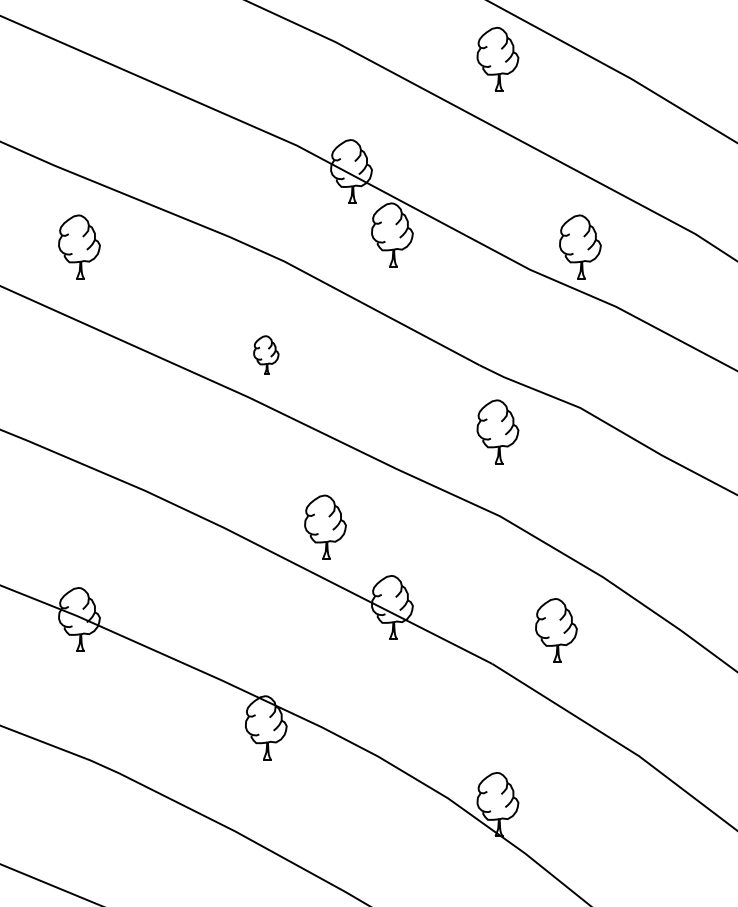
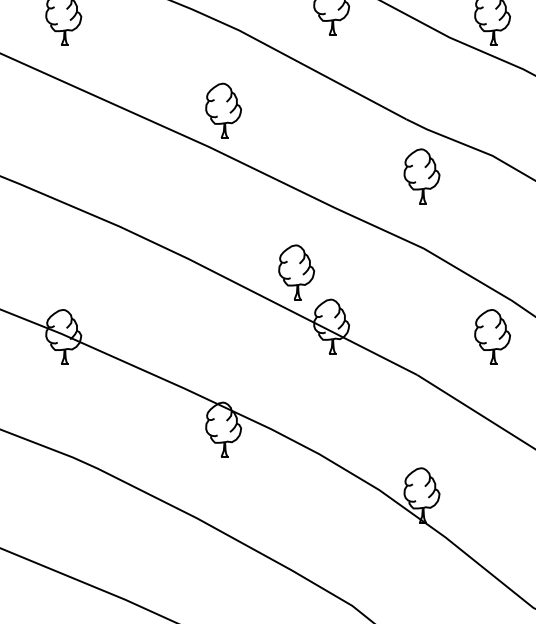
part: (266, 354) -> (223, 110), size x1.67
part: (325, 526) -> (296, 271), moved
part: (556, 630) -> (492, 336), moved

